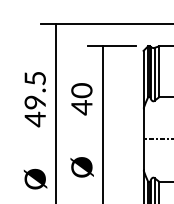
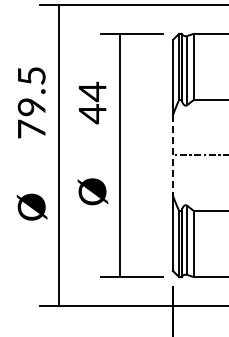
text: (81, 90) -> (92, 91), 40 -> 44
text: (35, 119) -> (31, 129), 49.5 -> 79.5
line: (143, 139) -> (173, 155), solid -> dashed

